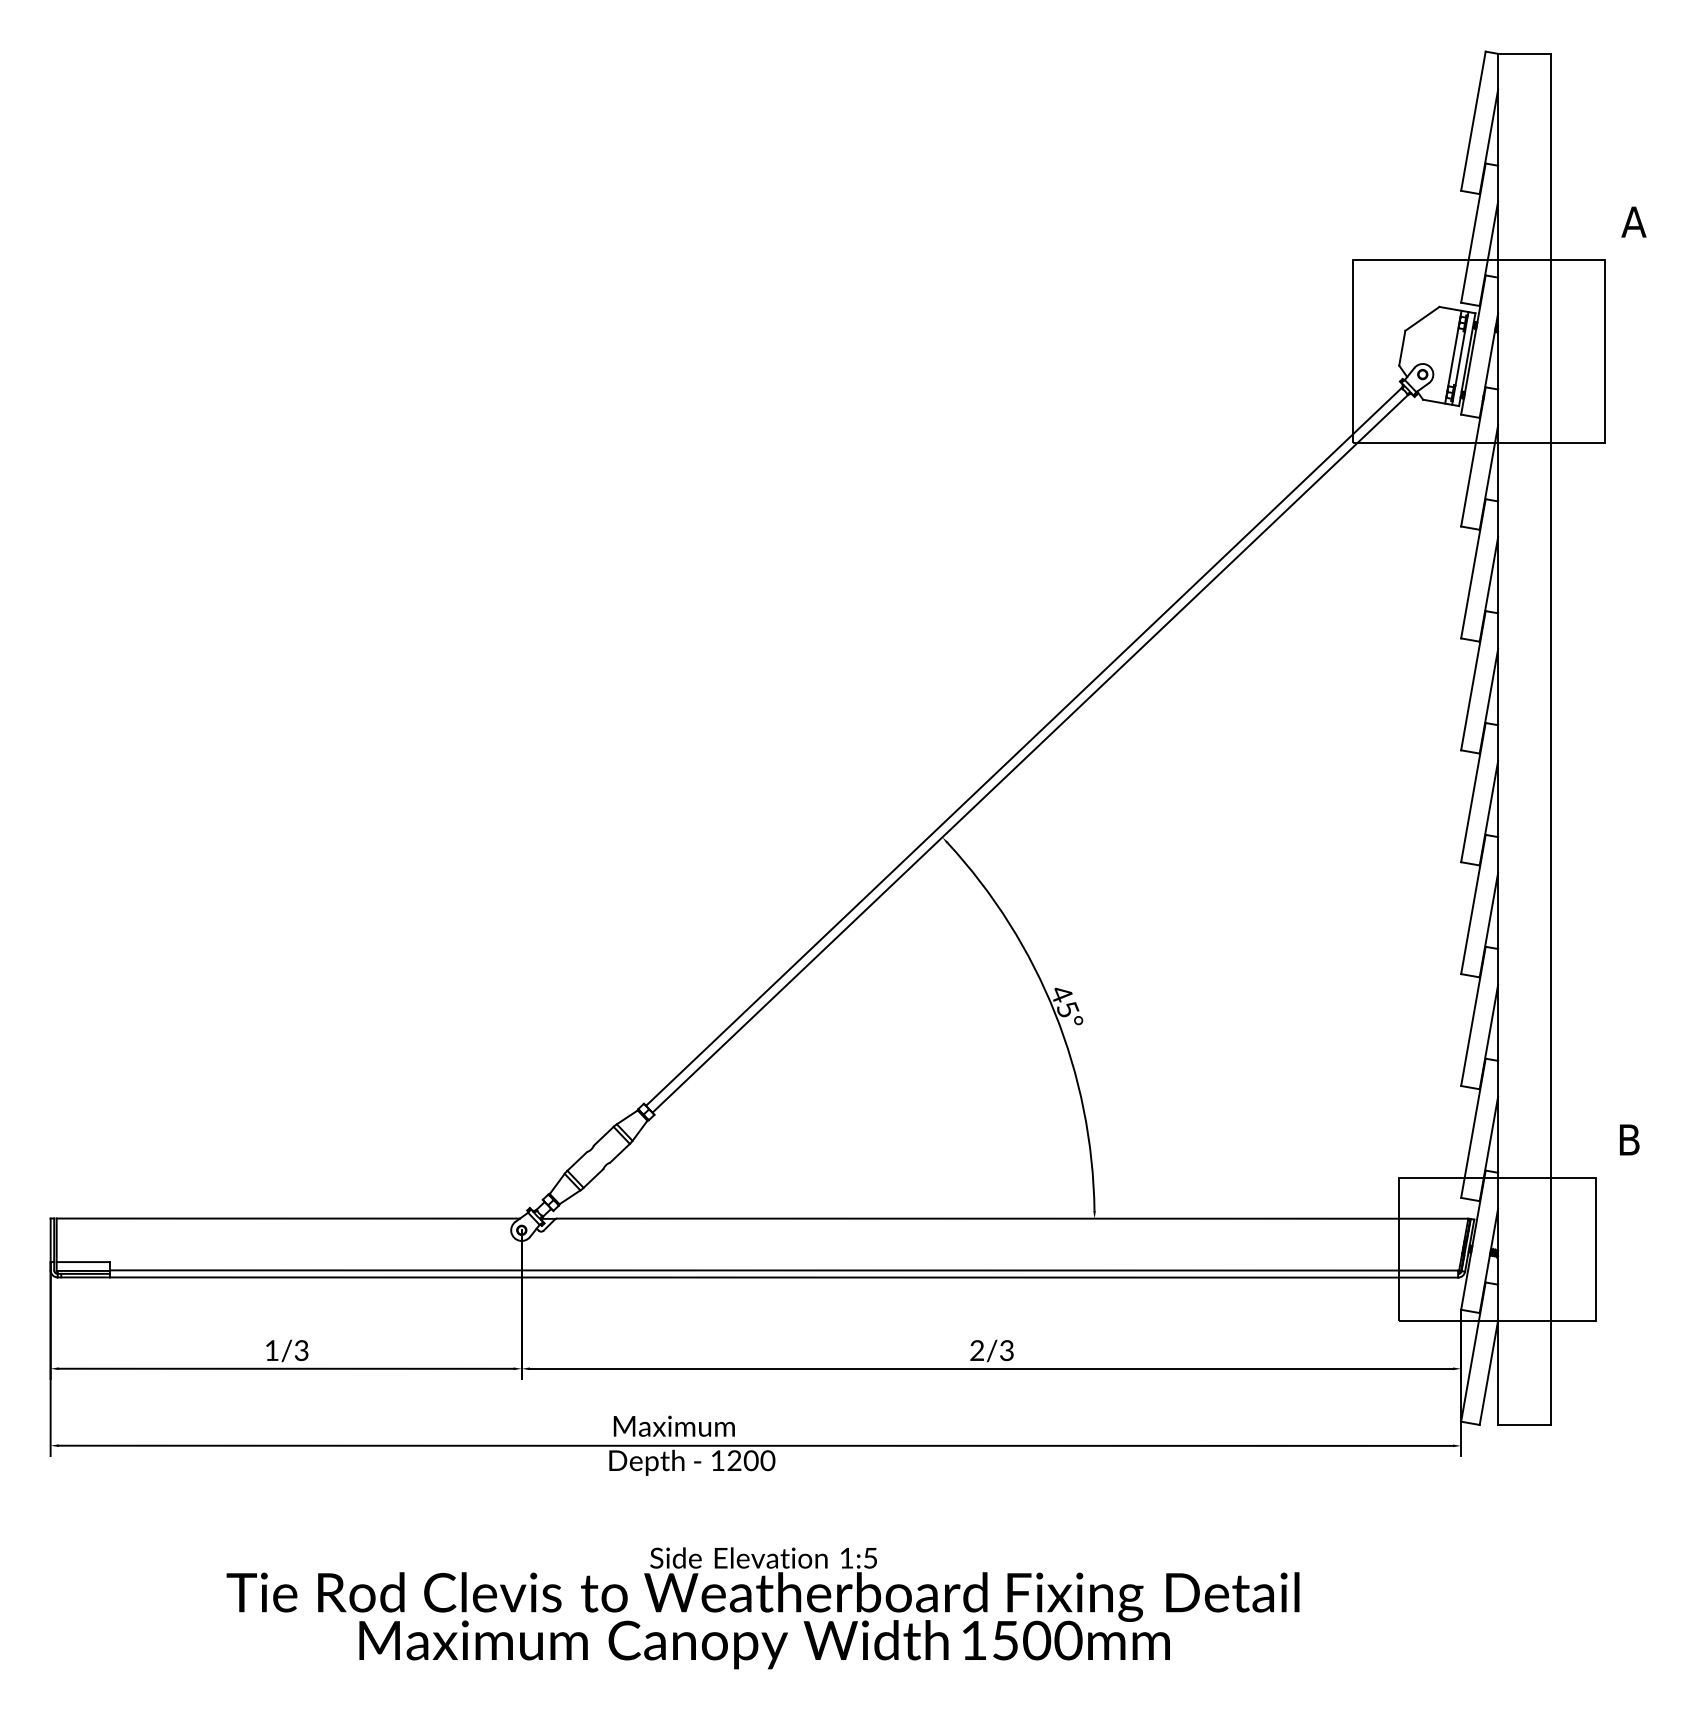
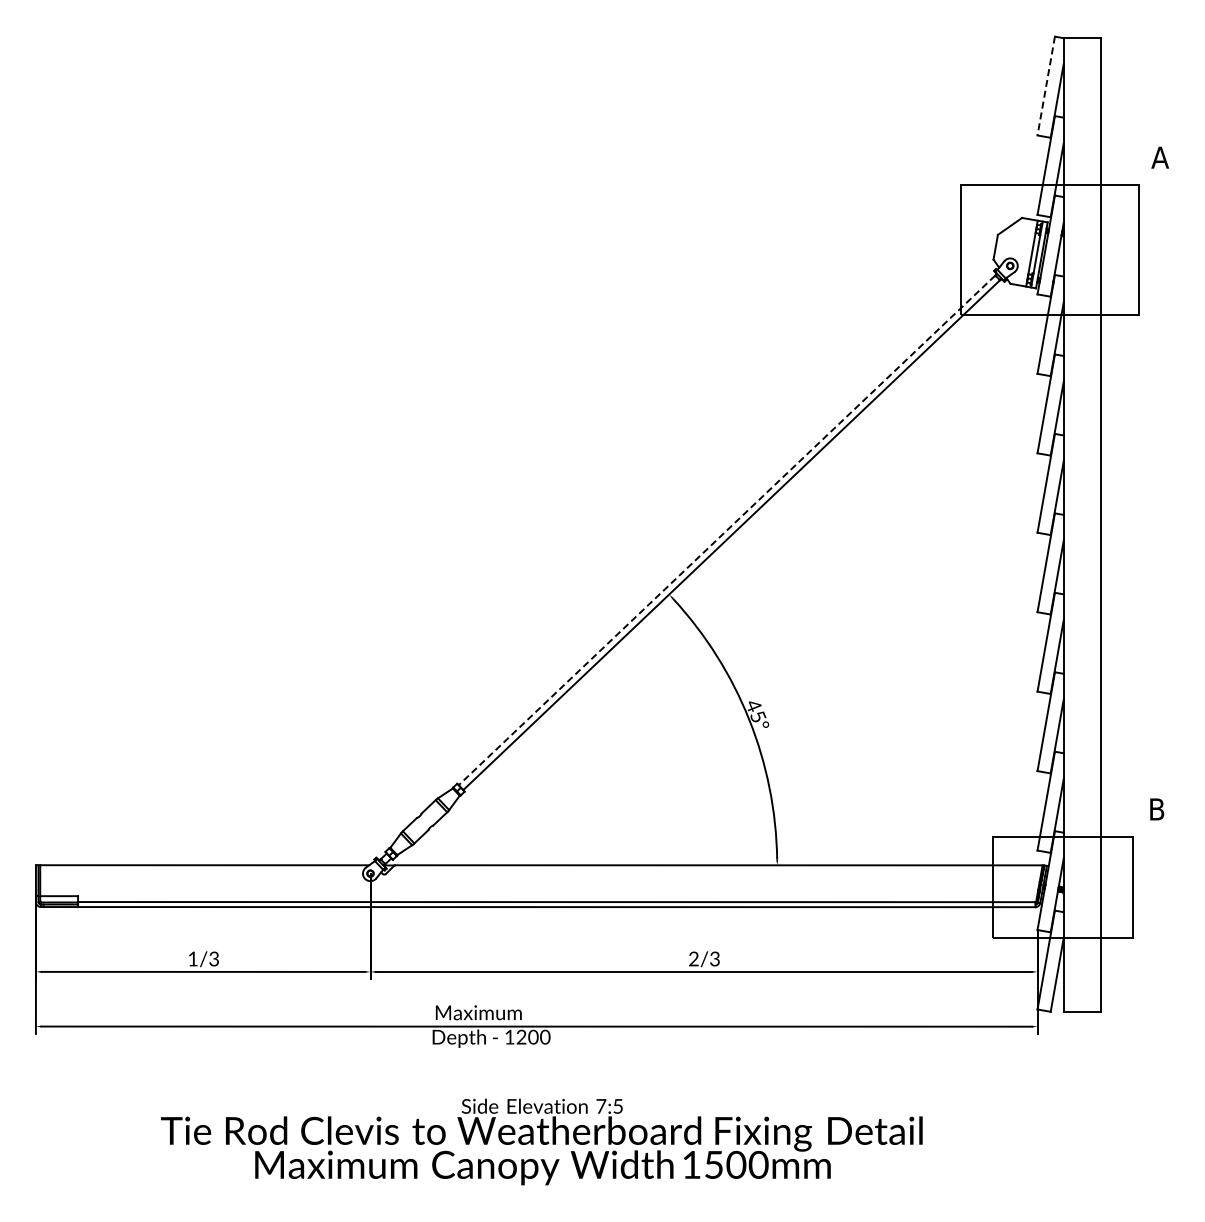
line: (1473, 121) -> (1046, 86), solid -> dashed
line: (1023, 747) -> (726, 530), solid -> dashed
text: (847, 1558) -> (601, 1106), 1:5 -> 7:5

